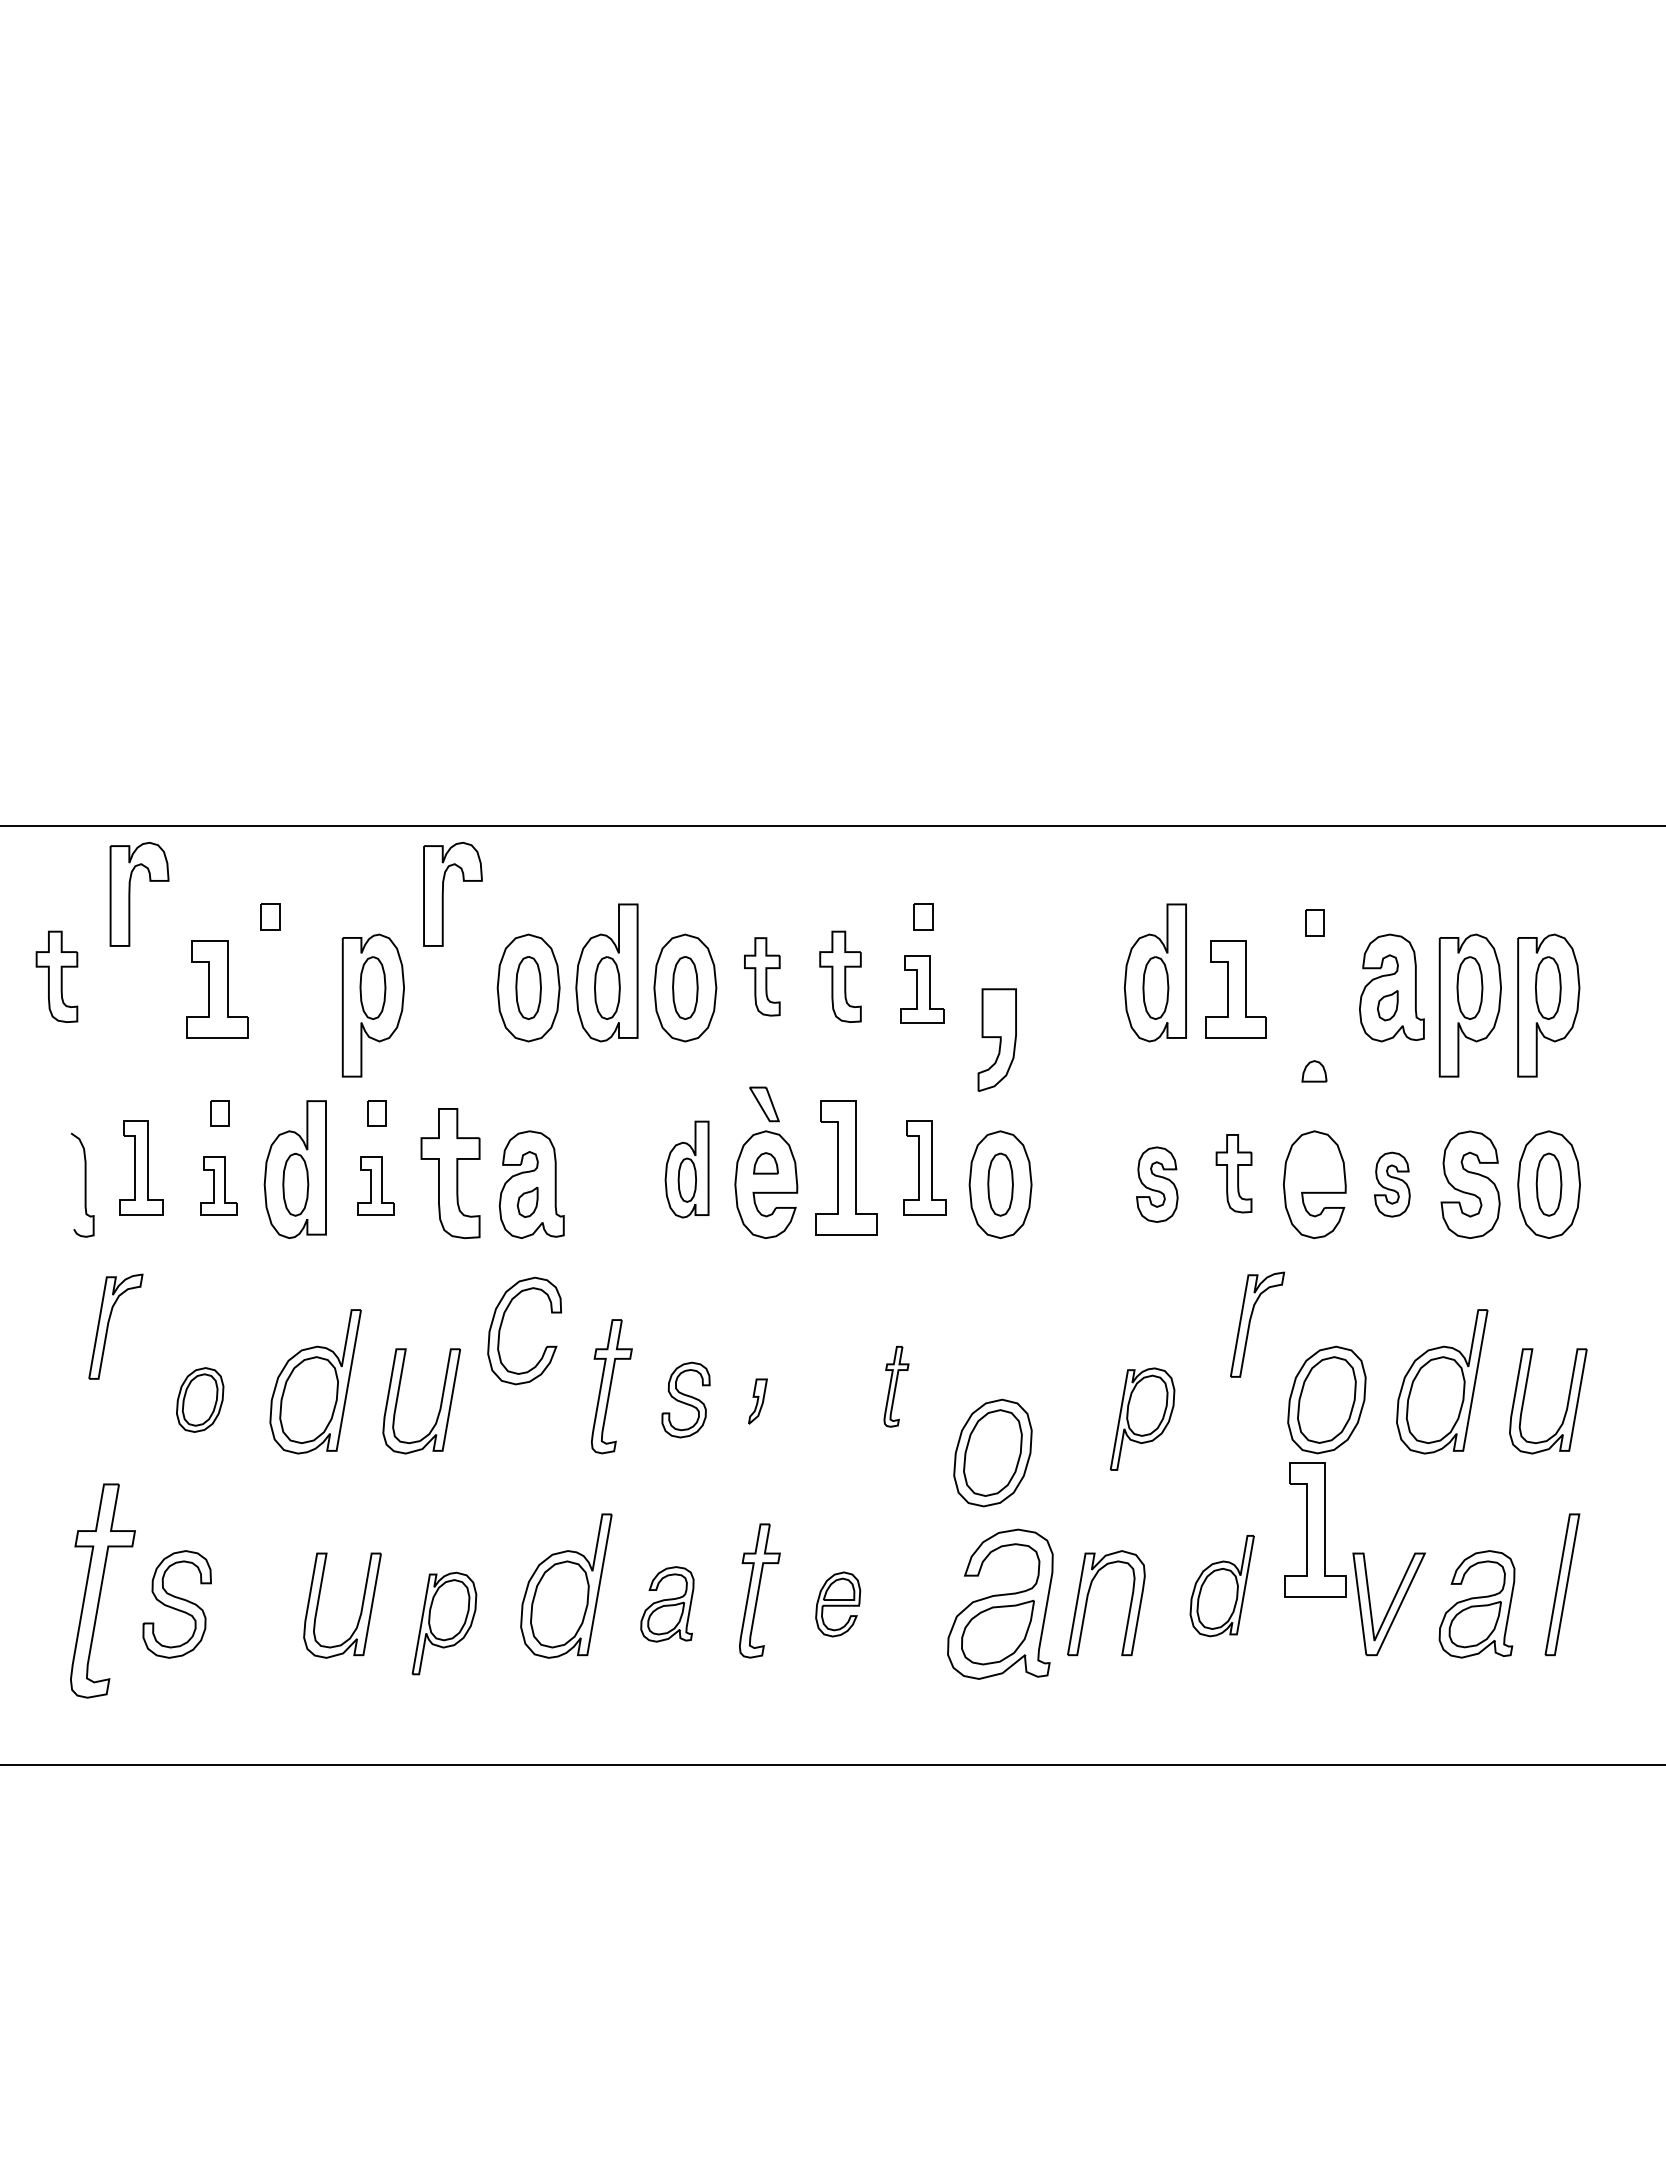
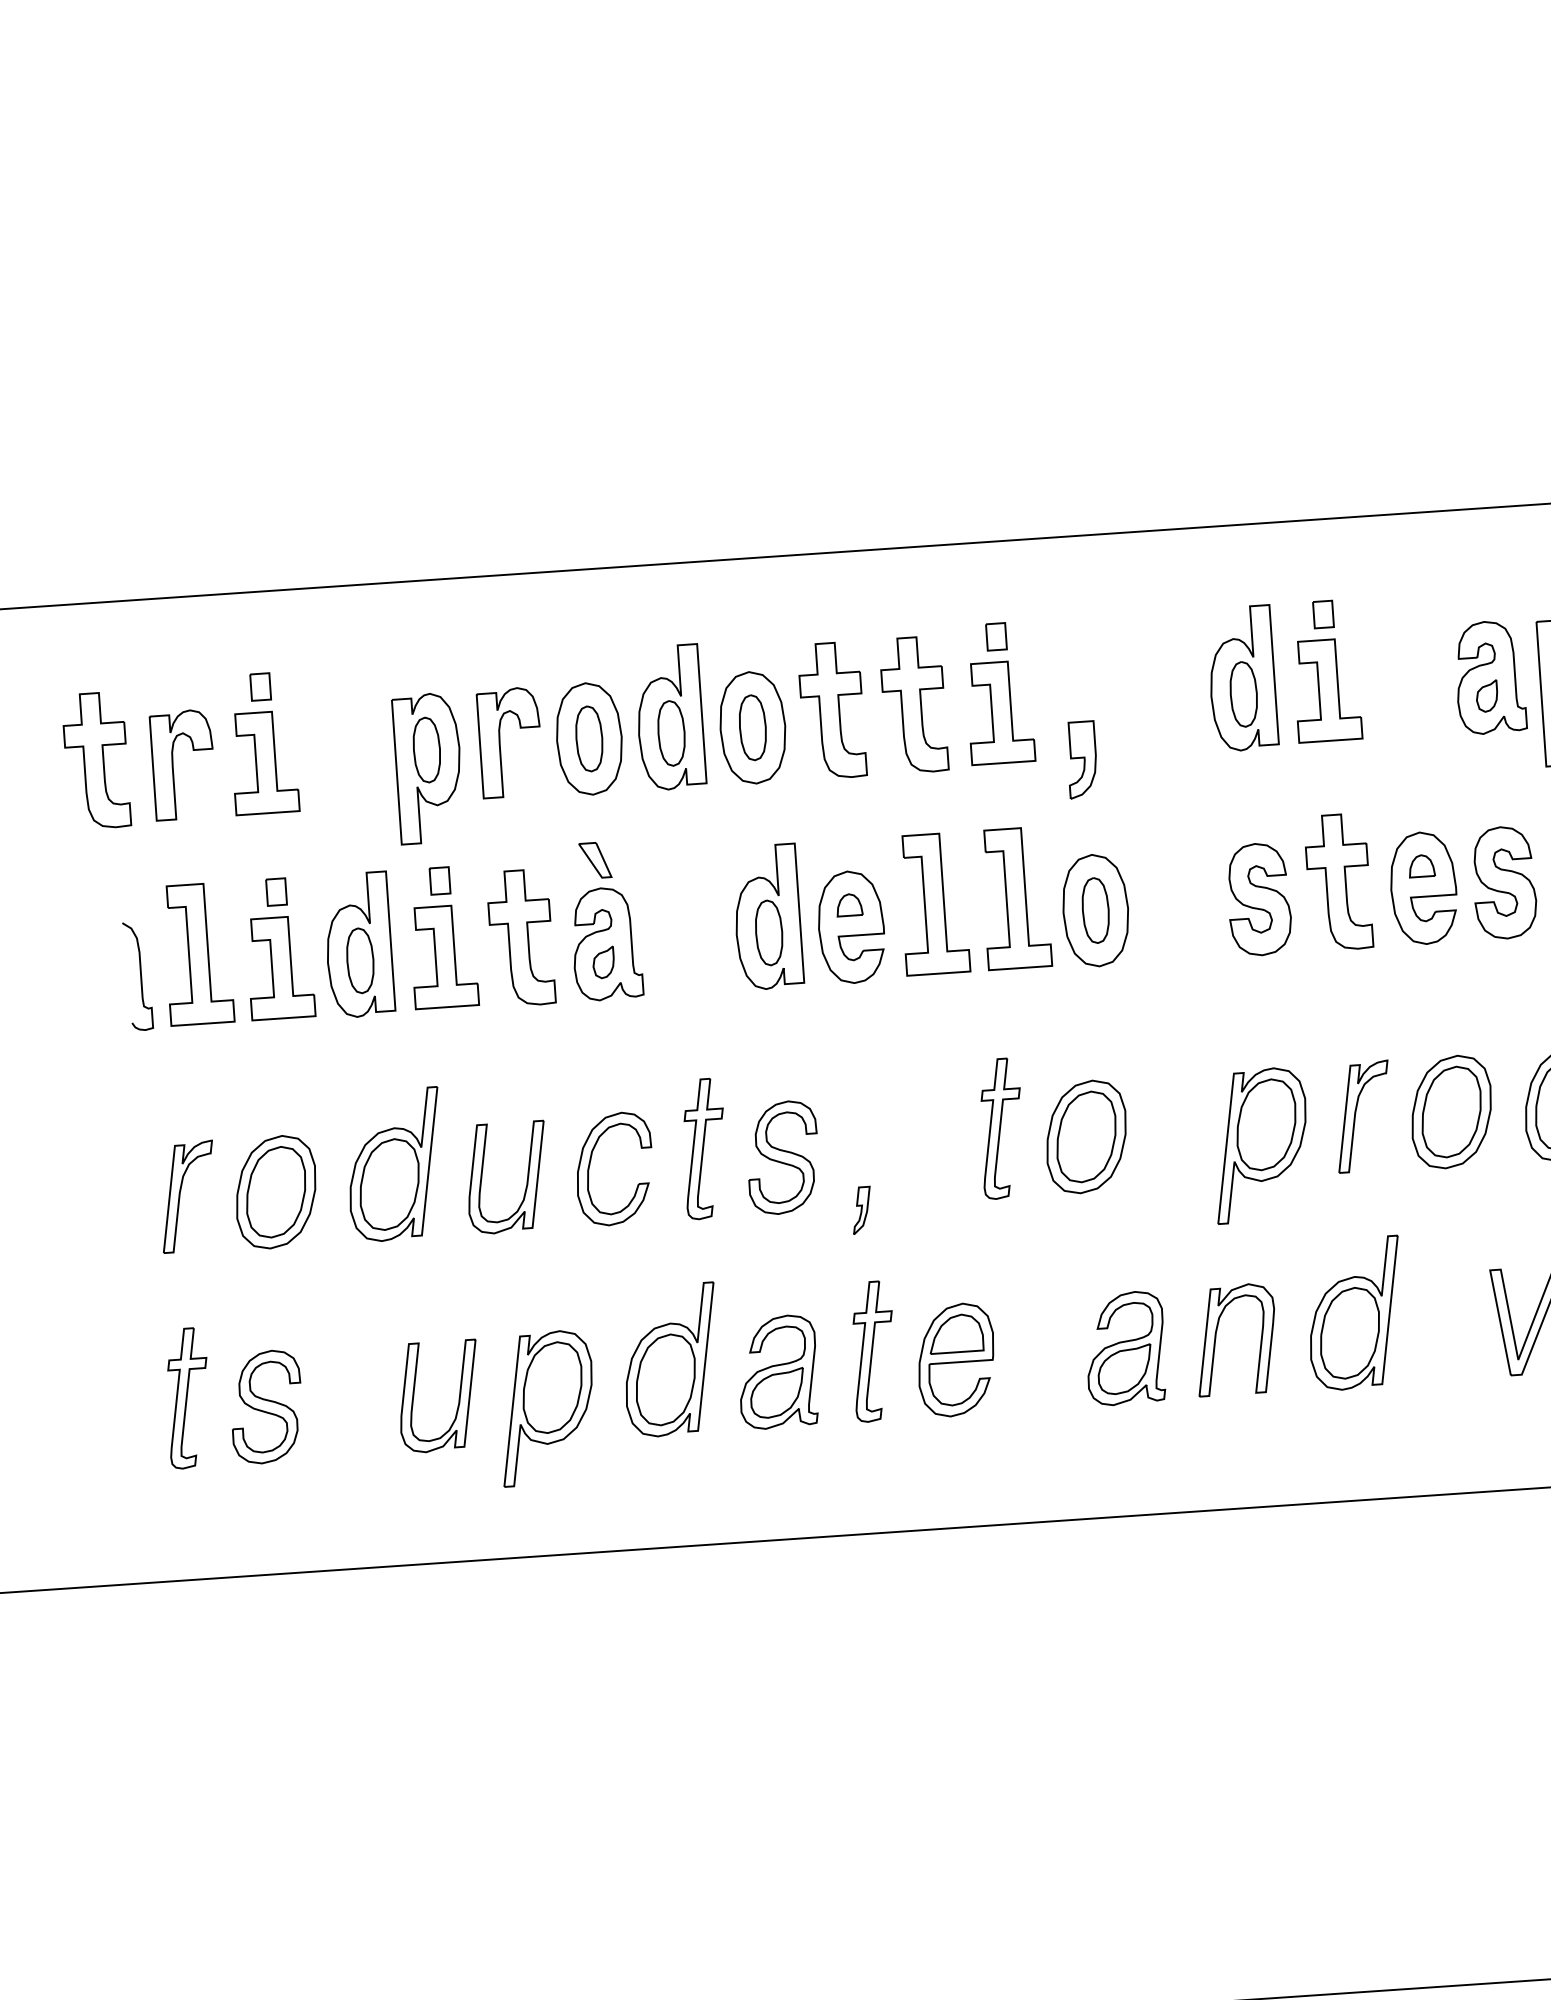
part: (130, 893) -> (173, 764), moved
part: (443, 894) -> (500, 743), moved
part: (270, 916) -> (260, 686), moved
part: (1314, 922) -> (1322, 613), moved
part: (56, 976) -> (95, 760), size x1.43
part: (762, 976) -> (832, 710), size x1.67
part: (840, 976) -> (913, 704), size x1.43
part: (922, 989) -> (1000, 712), size x1.43
part: (997, 1039) -> (1082, 759), size x0.71
part: (1314, 1071) -> (1421, 866), moved
part: (764, 1104) -> (595, 860), moved
part: (141, 1167) -> (198, 953), size x1.43
part: (924, 1167) -> (1015, 898), size x1.43
part: (686, 1169) -> (766, 917), size x1.43
part: (1233, 1173) -> (1338, 882), size x1.67
part: (1157, 1184) -> (1259, 899), size x1.43
part: (1392, 1184) -> (1504, 882), size x1.67
part: (218, 1186) -> (279, 968), size x1.67
part: (375, 1186) -> (443, 956), size x1.67
part: (109, 1323) -> (181, 1193), moved
part: (502, 1324) -> (590, 1163), moved
part: (1250, 1324) -> (1356, 1116), moved
part: (896, 1386) -> (1001, 1128), size x1.67
part: (199, 1399) -> (275, 1191), size x1.67
part: (685, 1399) -> (782, 1157), size x1.43
part: (757, 1401) -> (861, 1210), moved
part: (1142, 1418) -> (1260, 1144), size x1.43
part: (992, 1452) -> (1085, 1136), moved
part: (1315, 1529) -> (1448, 1247), removed
part: (1222, 1585) -> (1355, 1312), size x1.43
part: (102, 1590) -> (187, 1397), size x0.62
part: (667, 1604) -> (778, 1372), size x1.43
part: (837, 1604) -> (955, 1360), size x1.67
part: (1000, 1604) -> (1125, 1348), size x0.71
part: (444, 1623) -> (546, 1407), size x1.43

